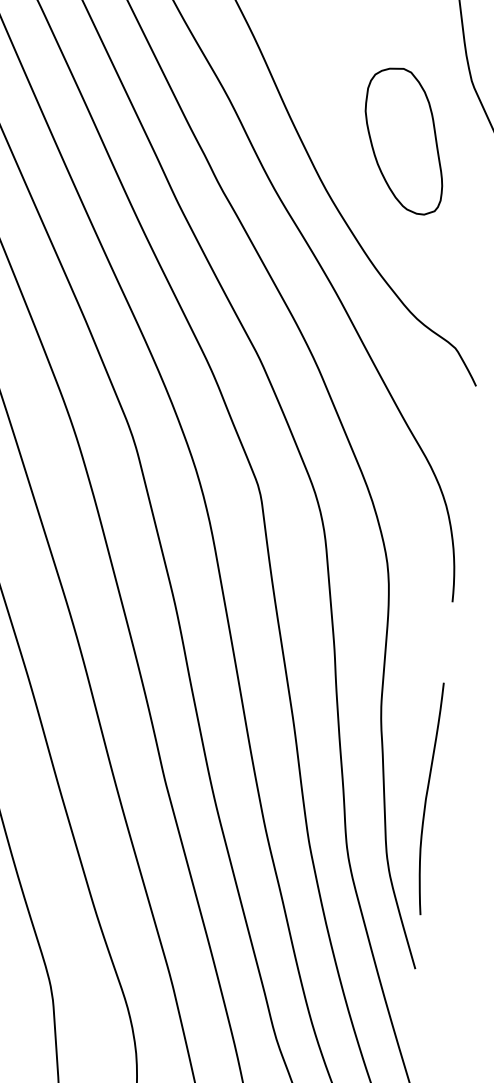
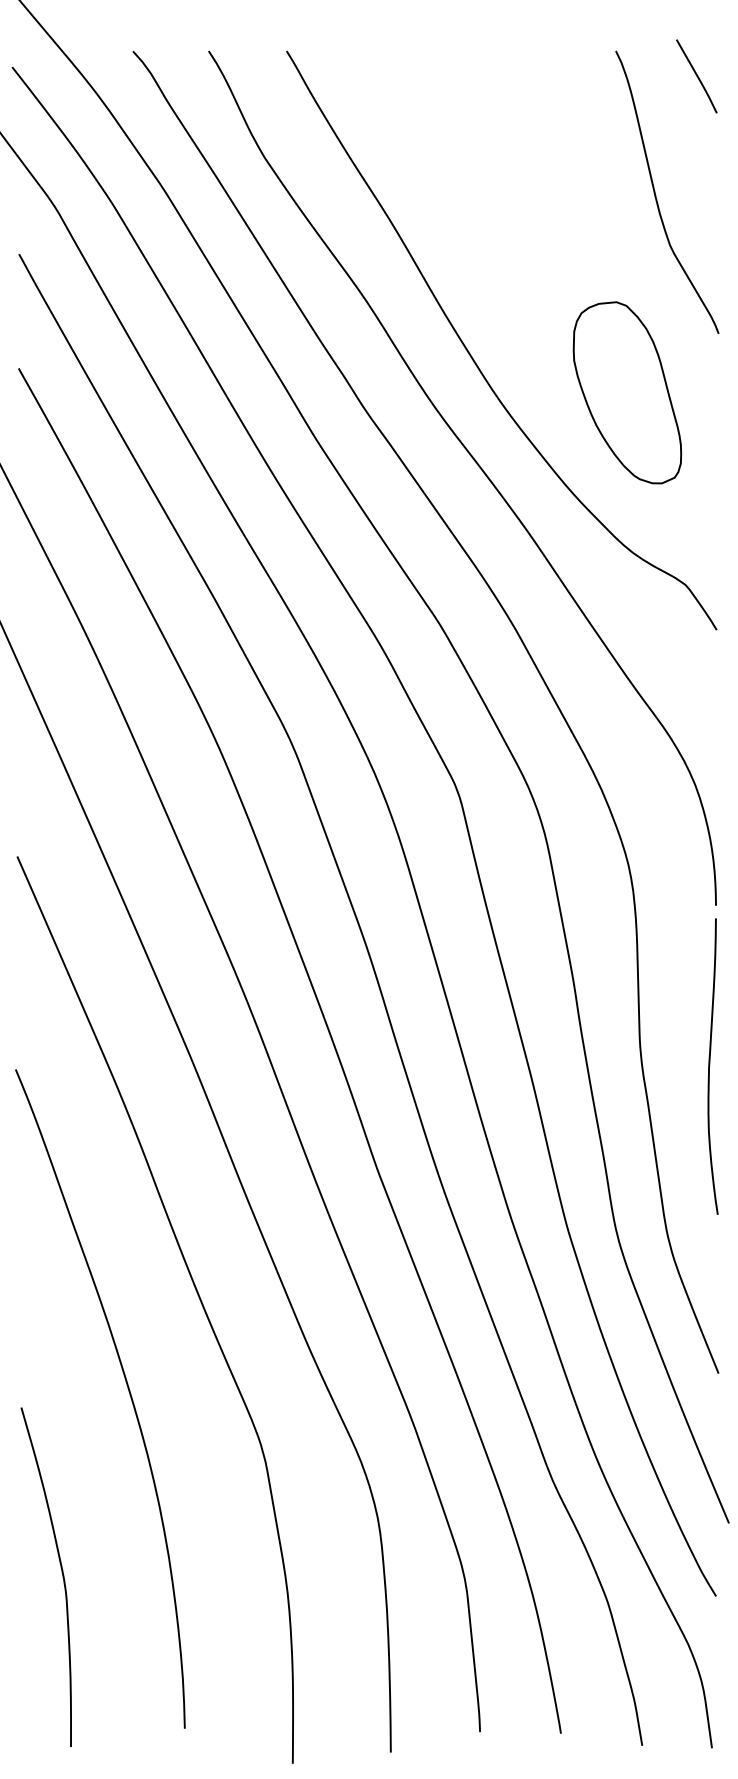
part: (404, 140) -> (627, 392), moved
curve: (427, 797) -> (710, 1065), moved

